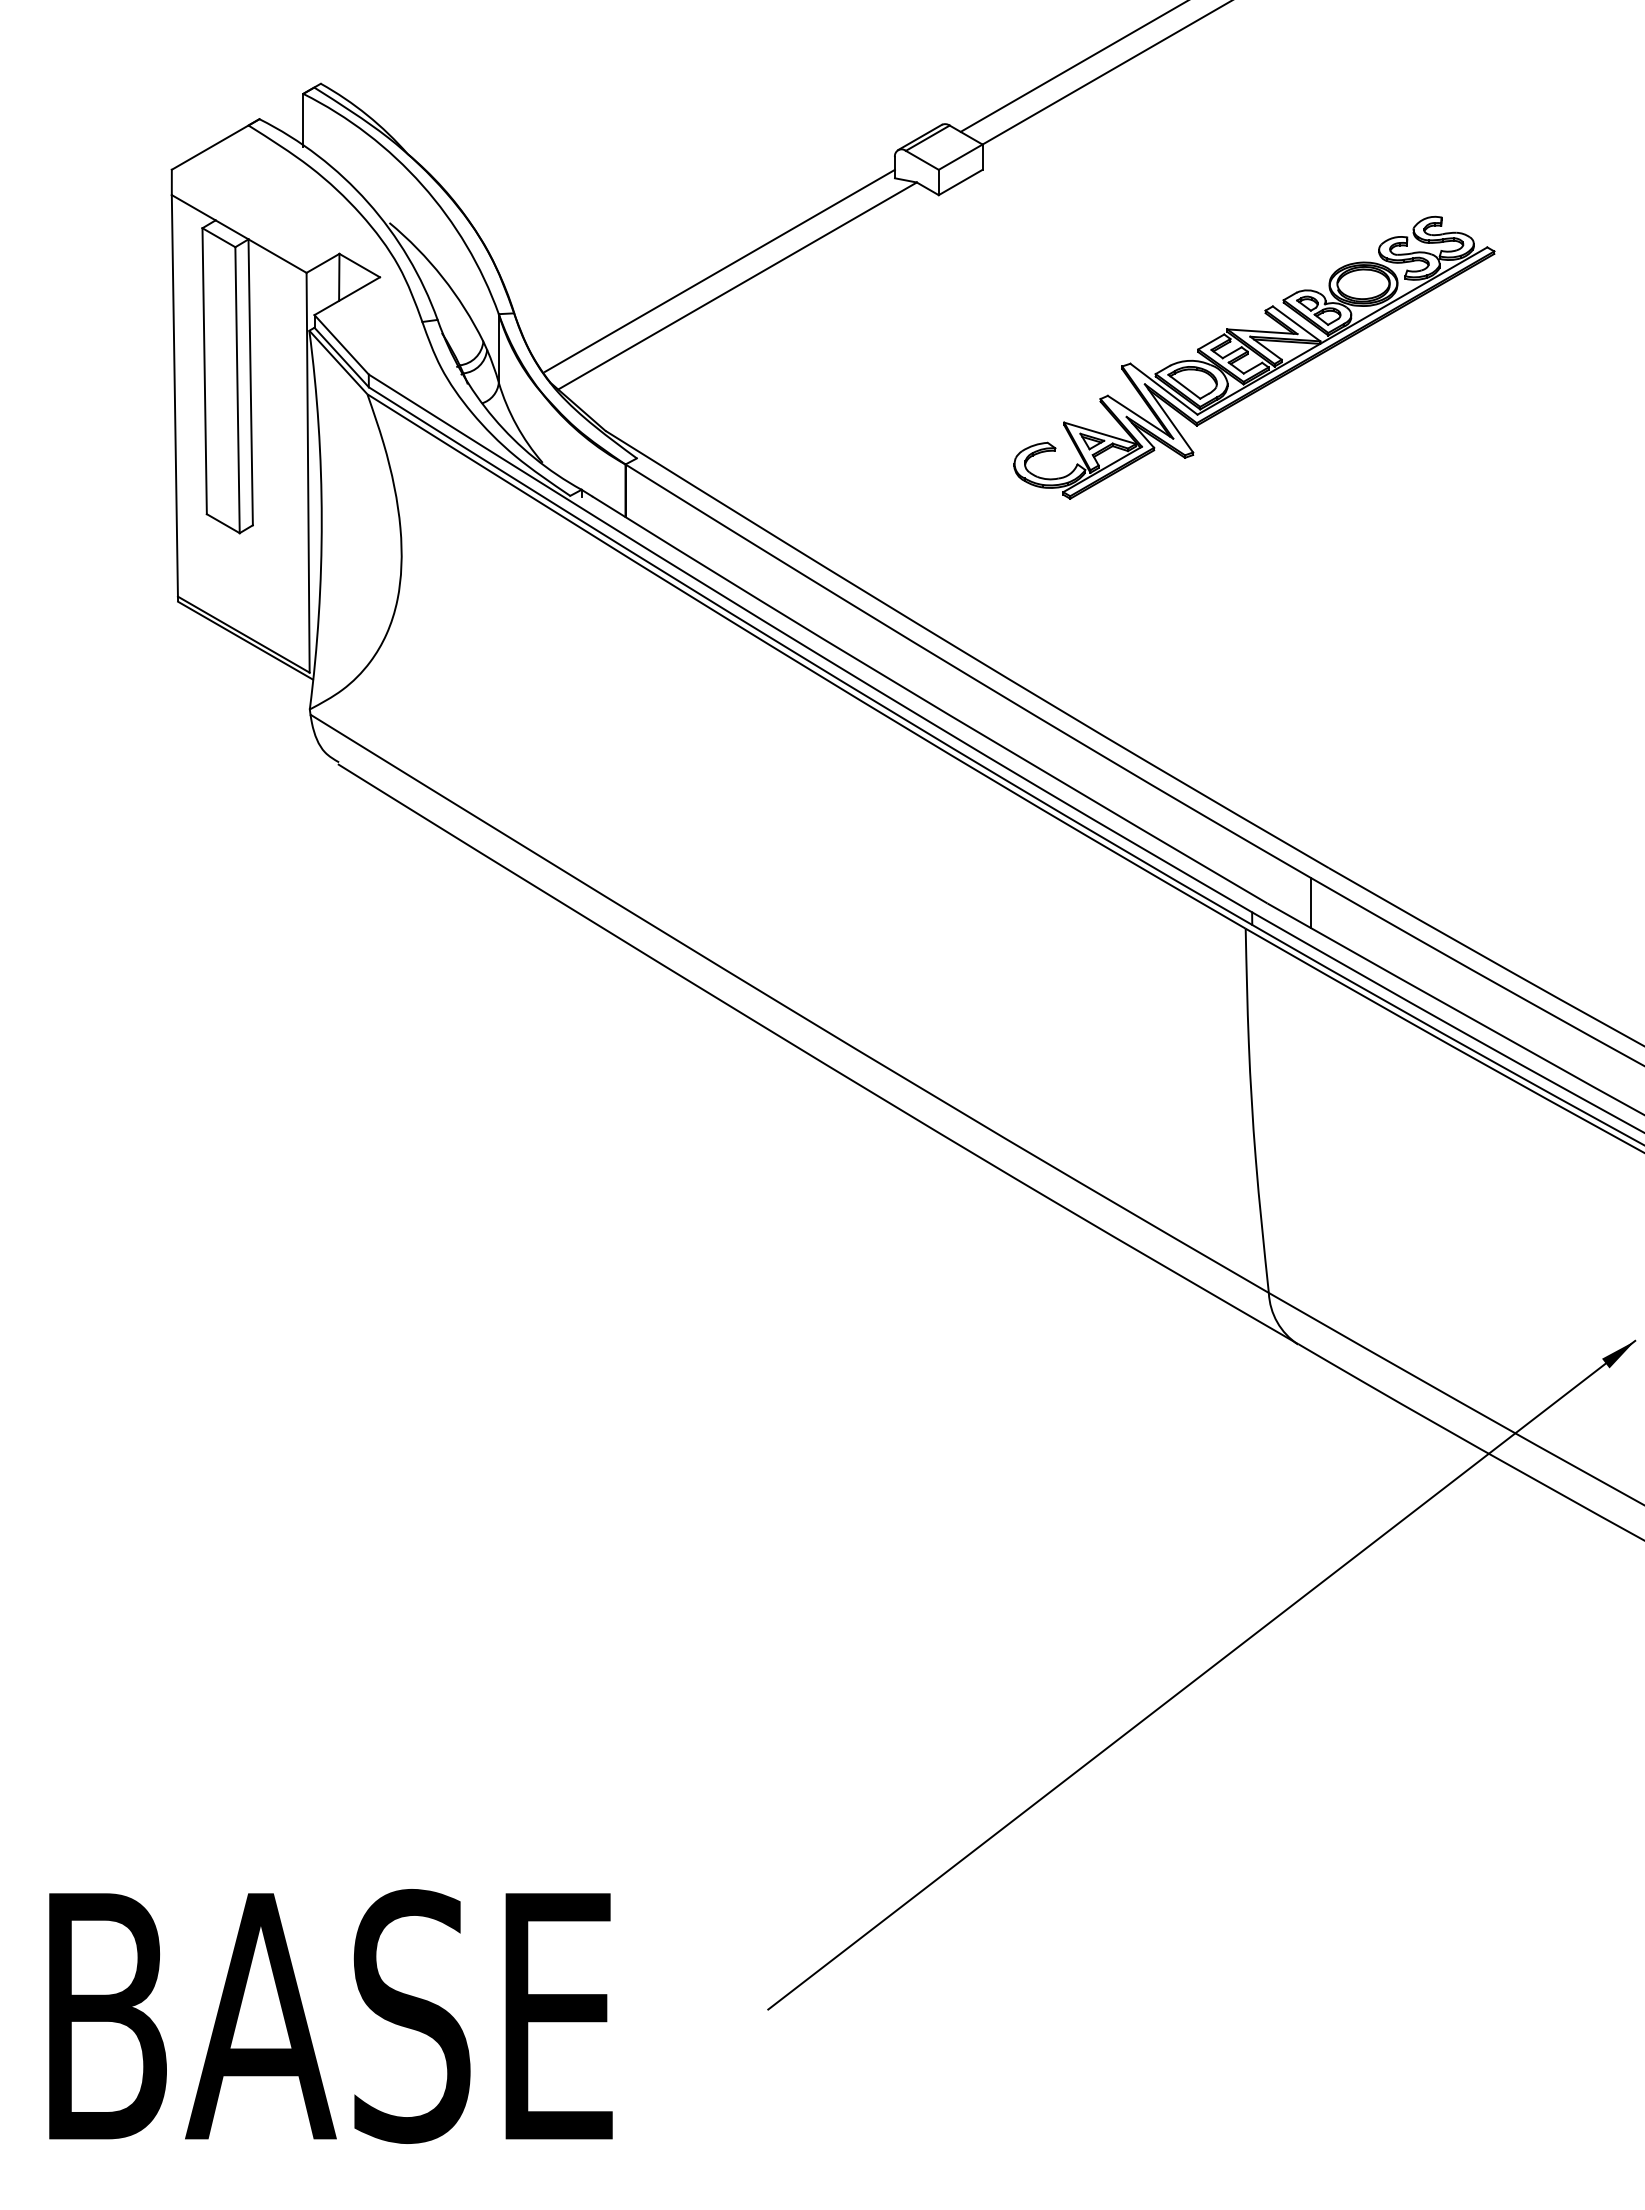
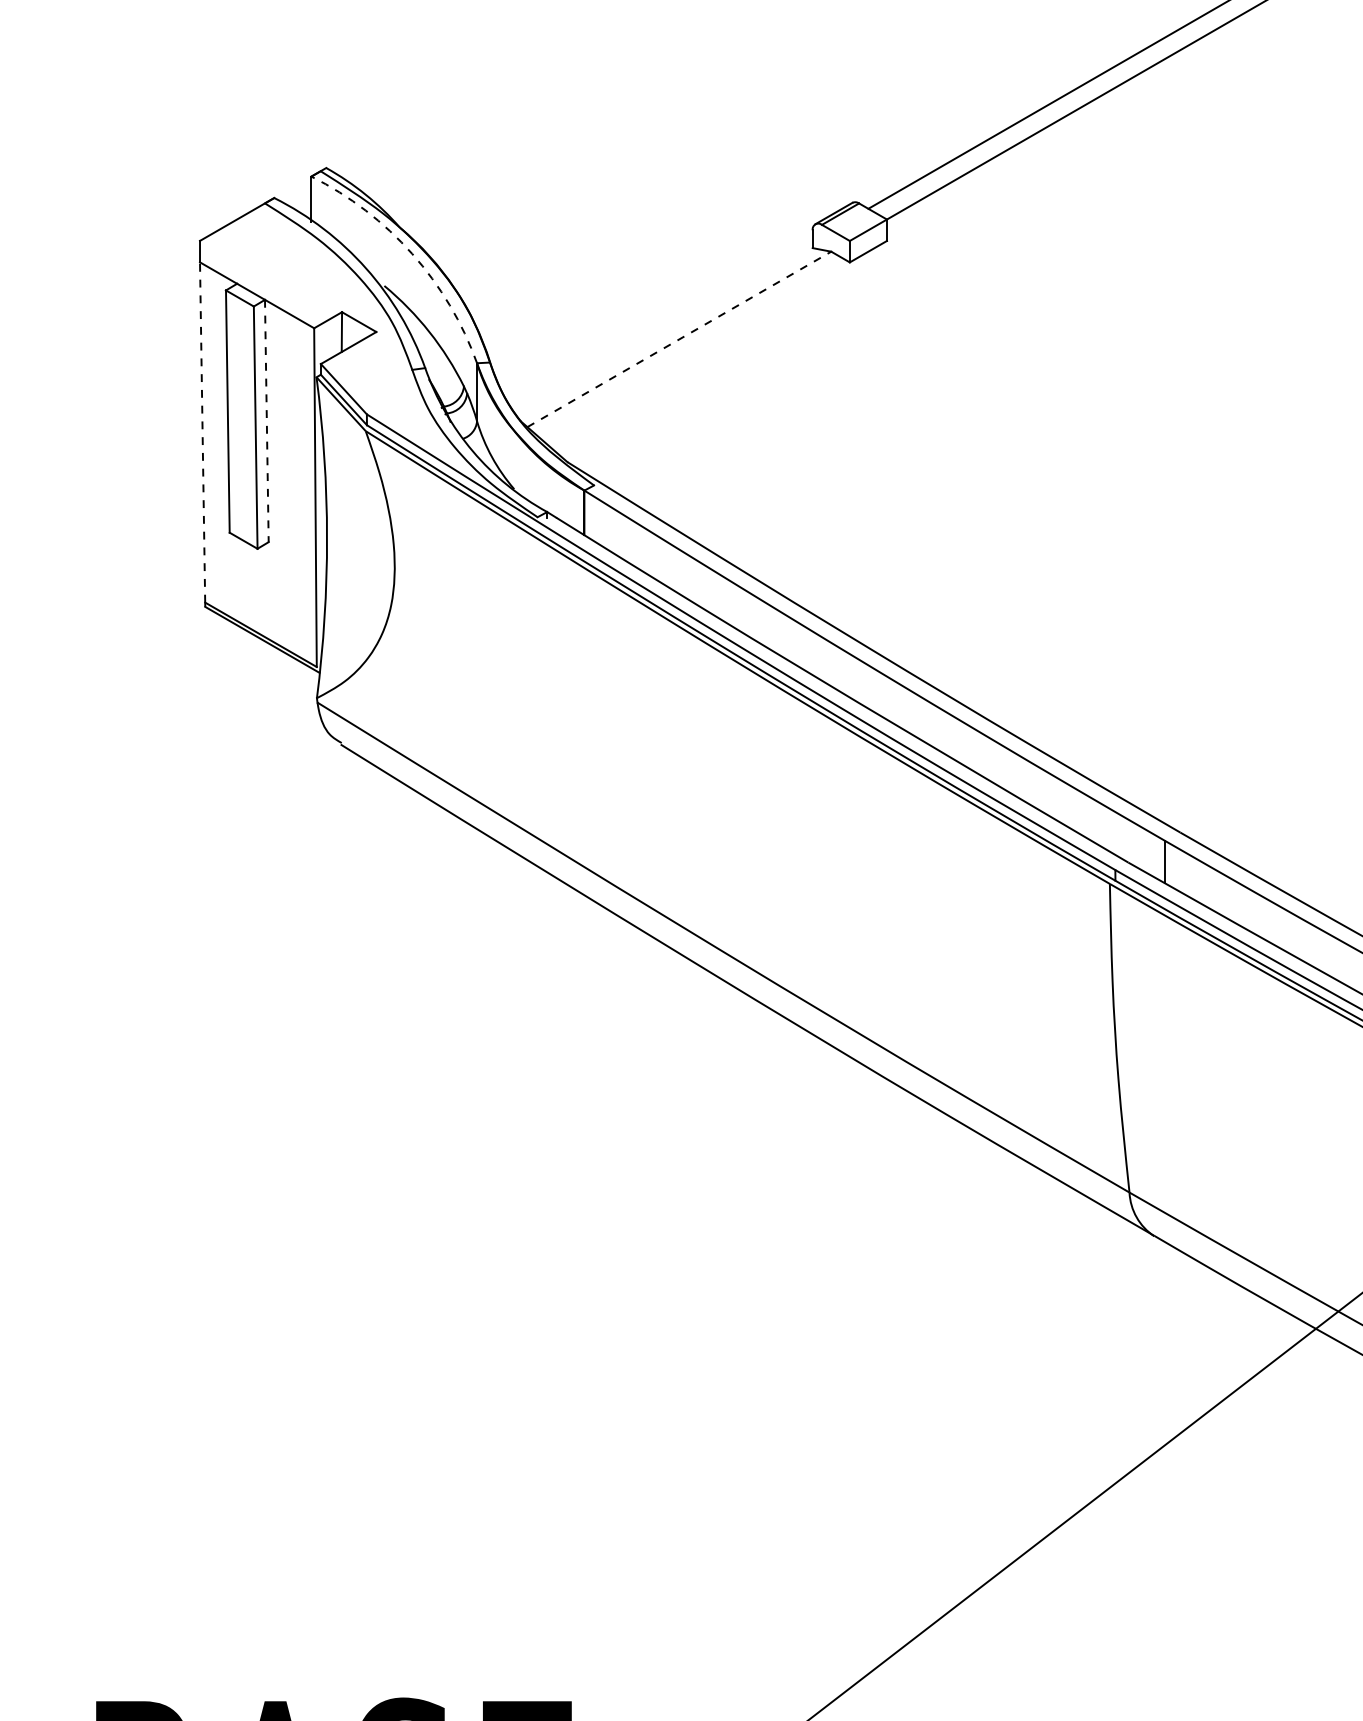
arc: (422, 185) -> (412, 254), solid -> dashed
line: (719, 270) -> (664, 326), removed
line: (737, 285) -> (679, 338), solid -> dashed
part: (1254, 357) -> (1117, 399), removed
line: (250, 382) -> (266, 421), solid -> dashed
line: (174, 395) -> (202, 432), solid -> dashed

